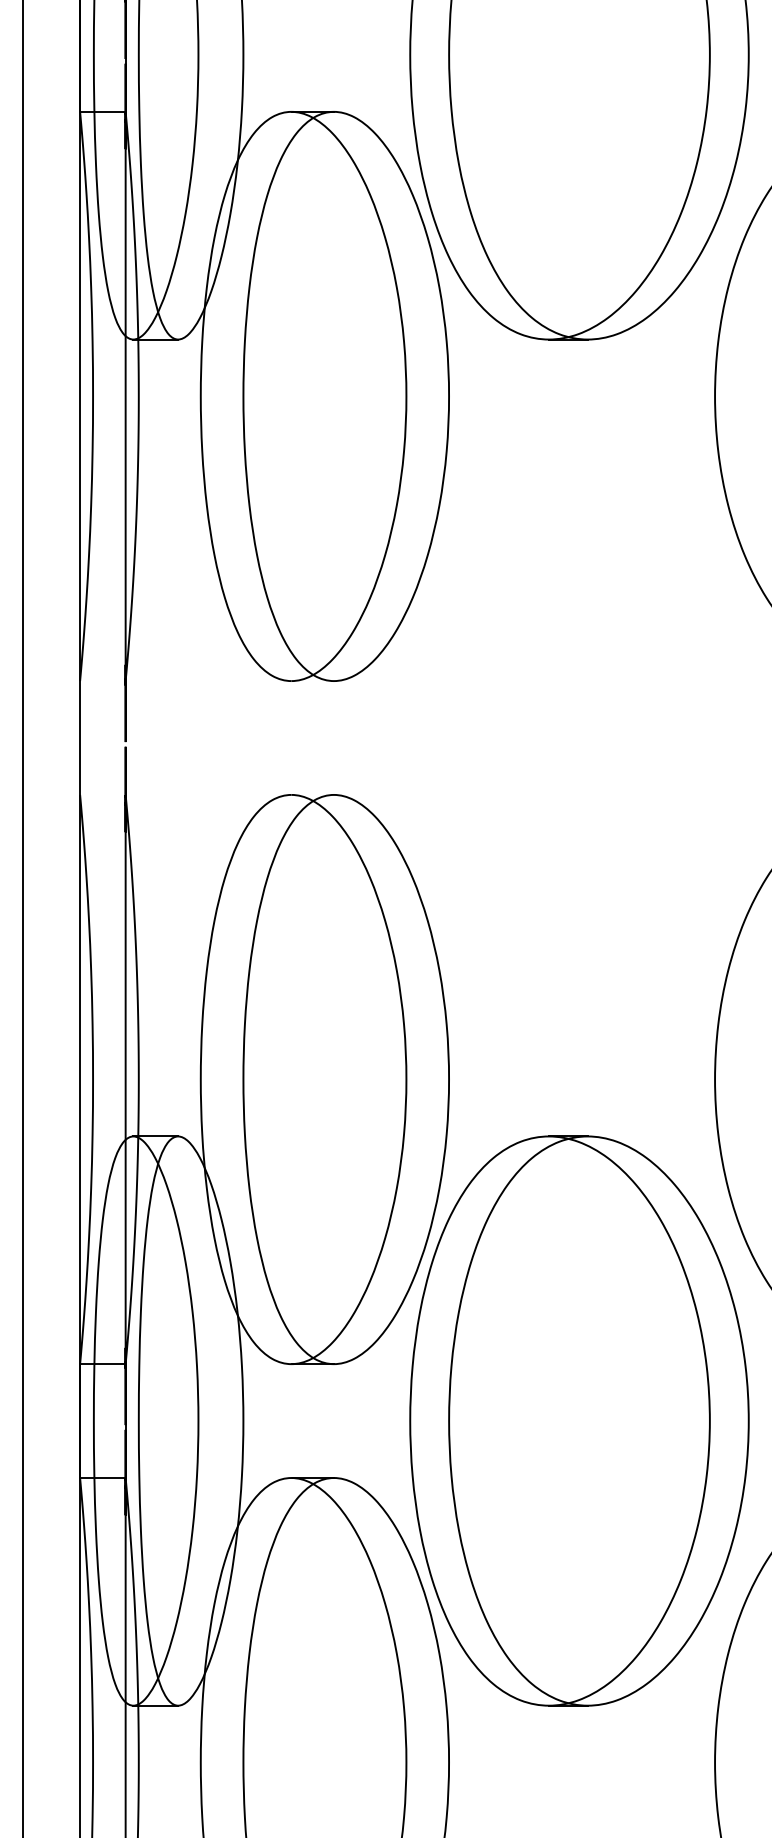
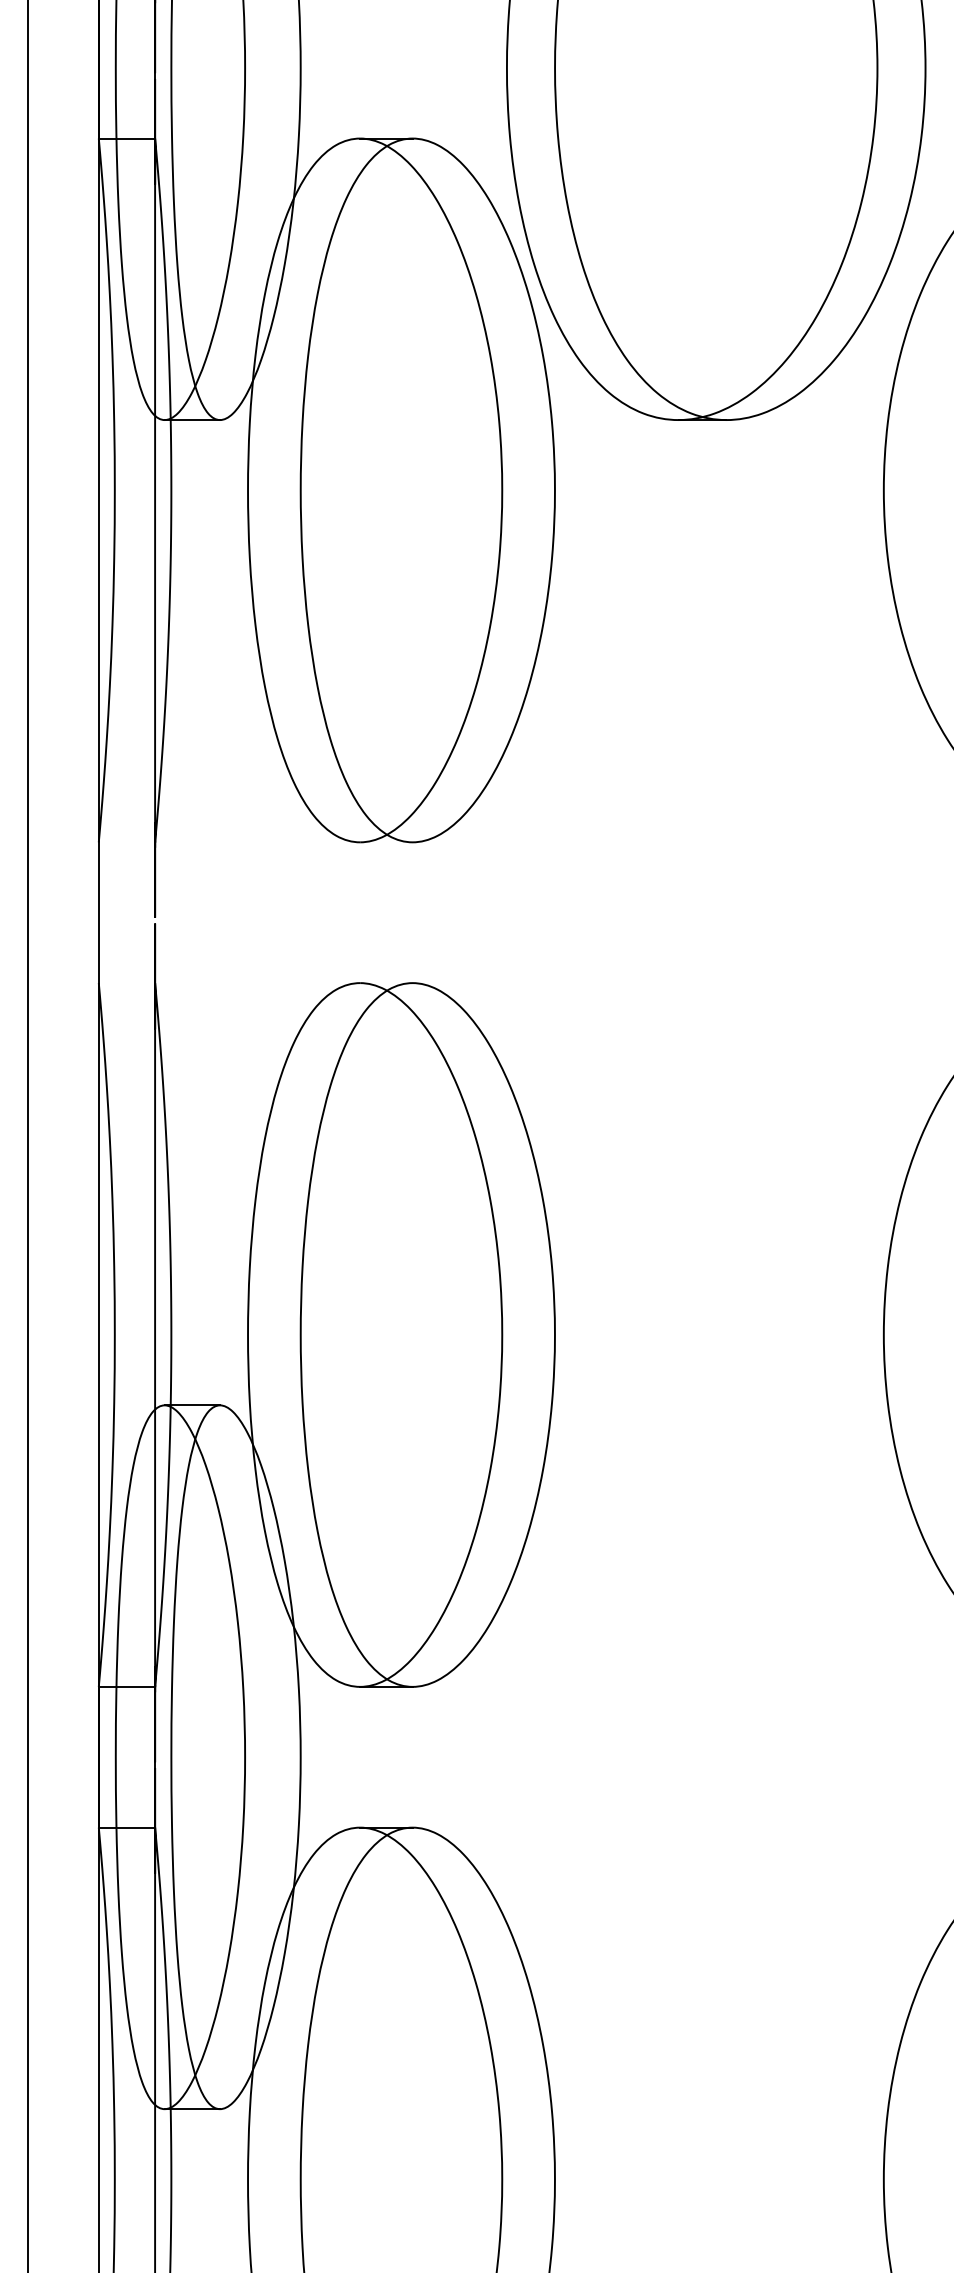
part: (579, 1421) -> (716, 1757), removed

